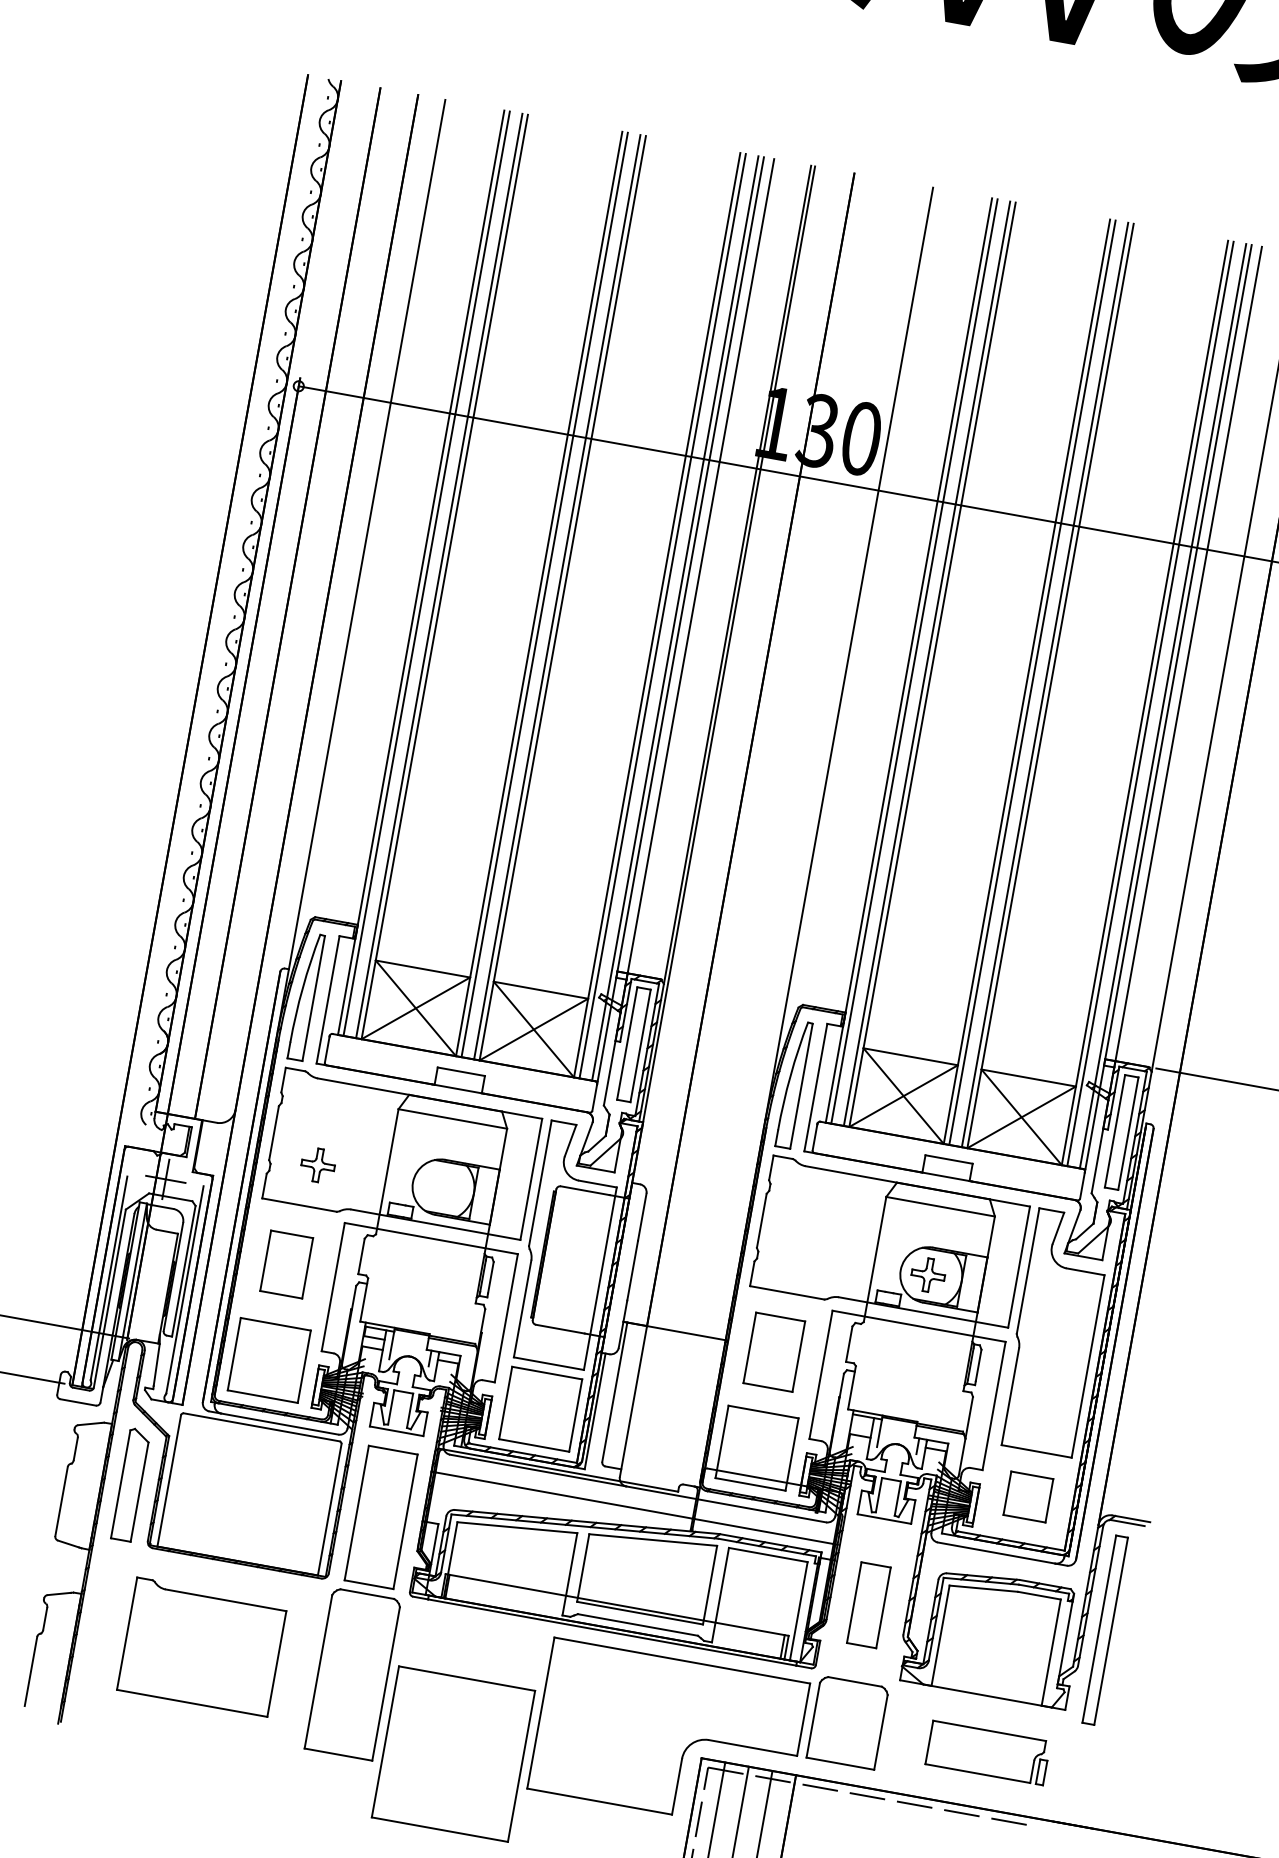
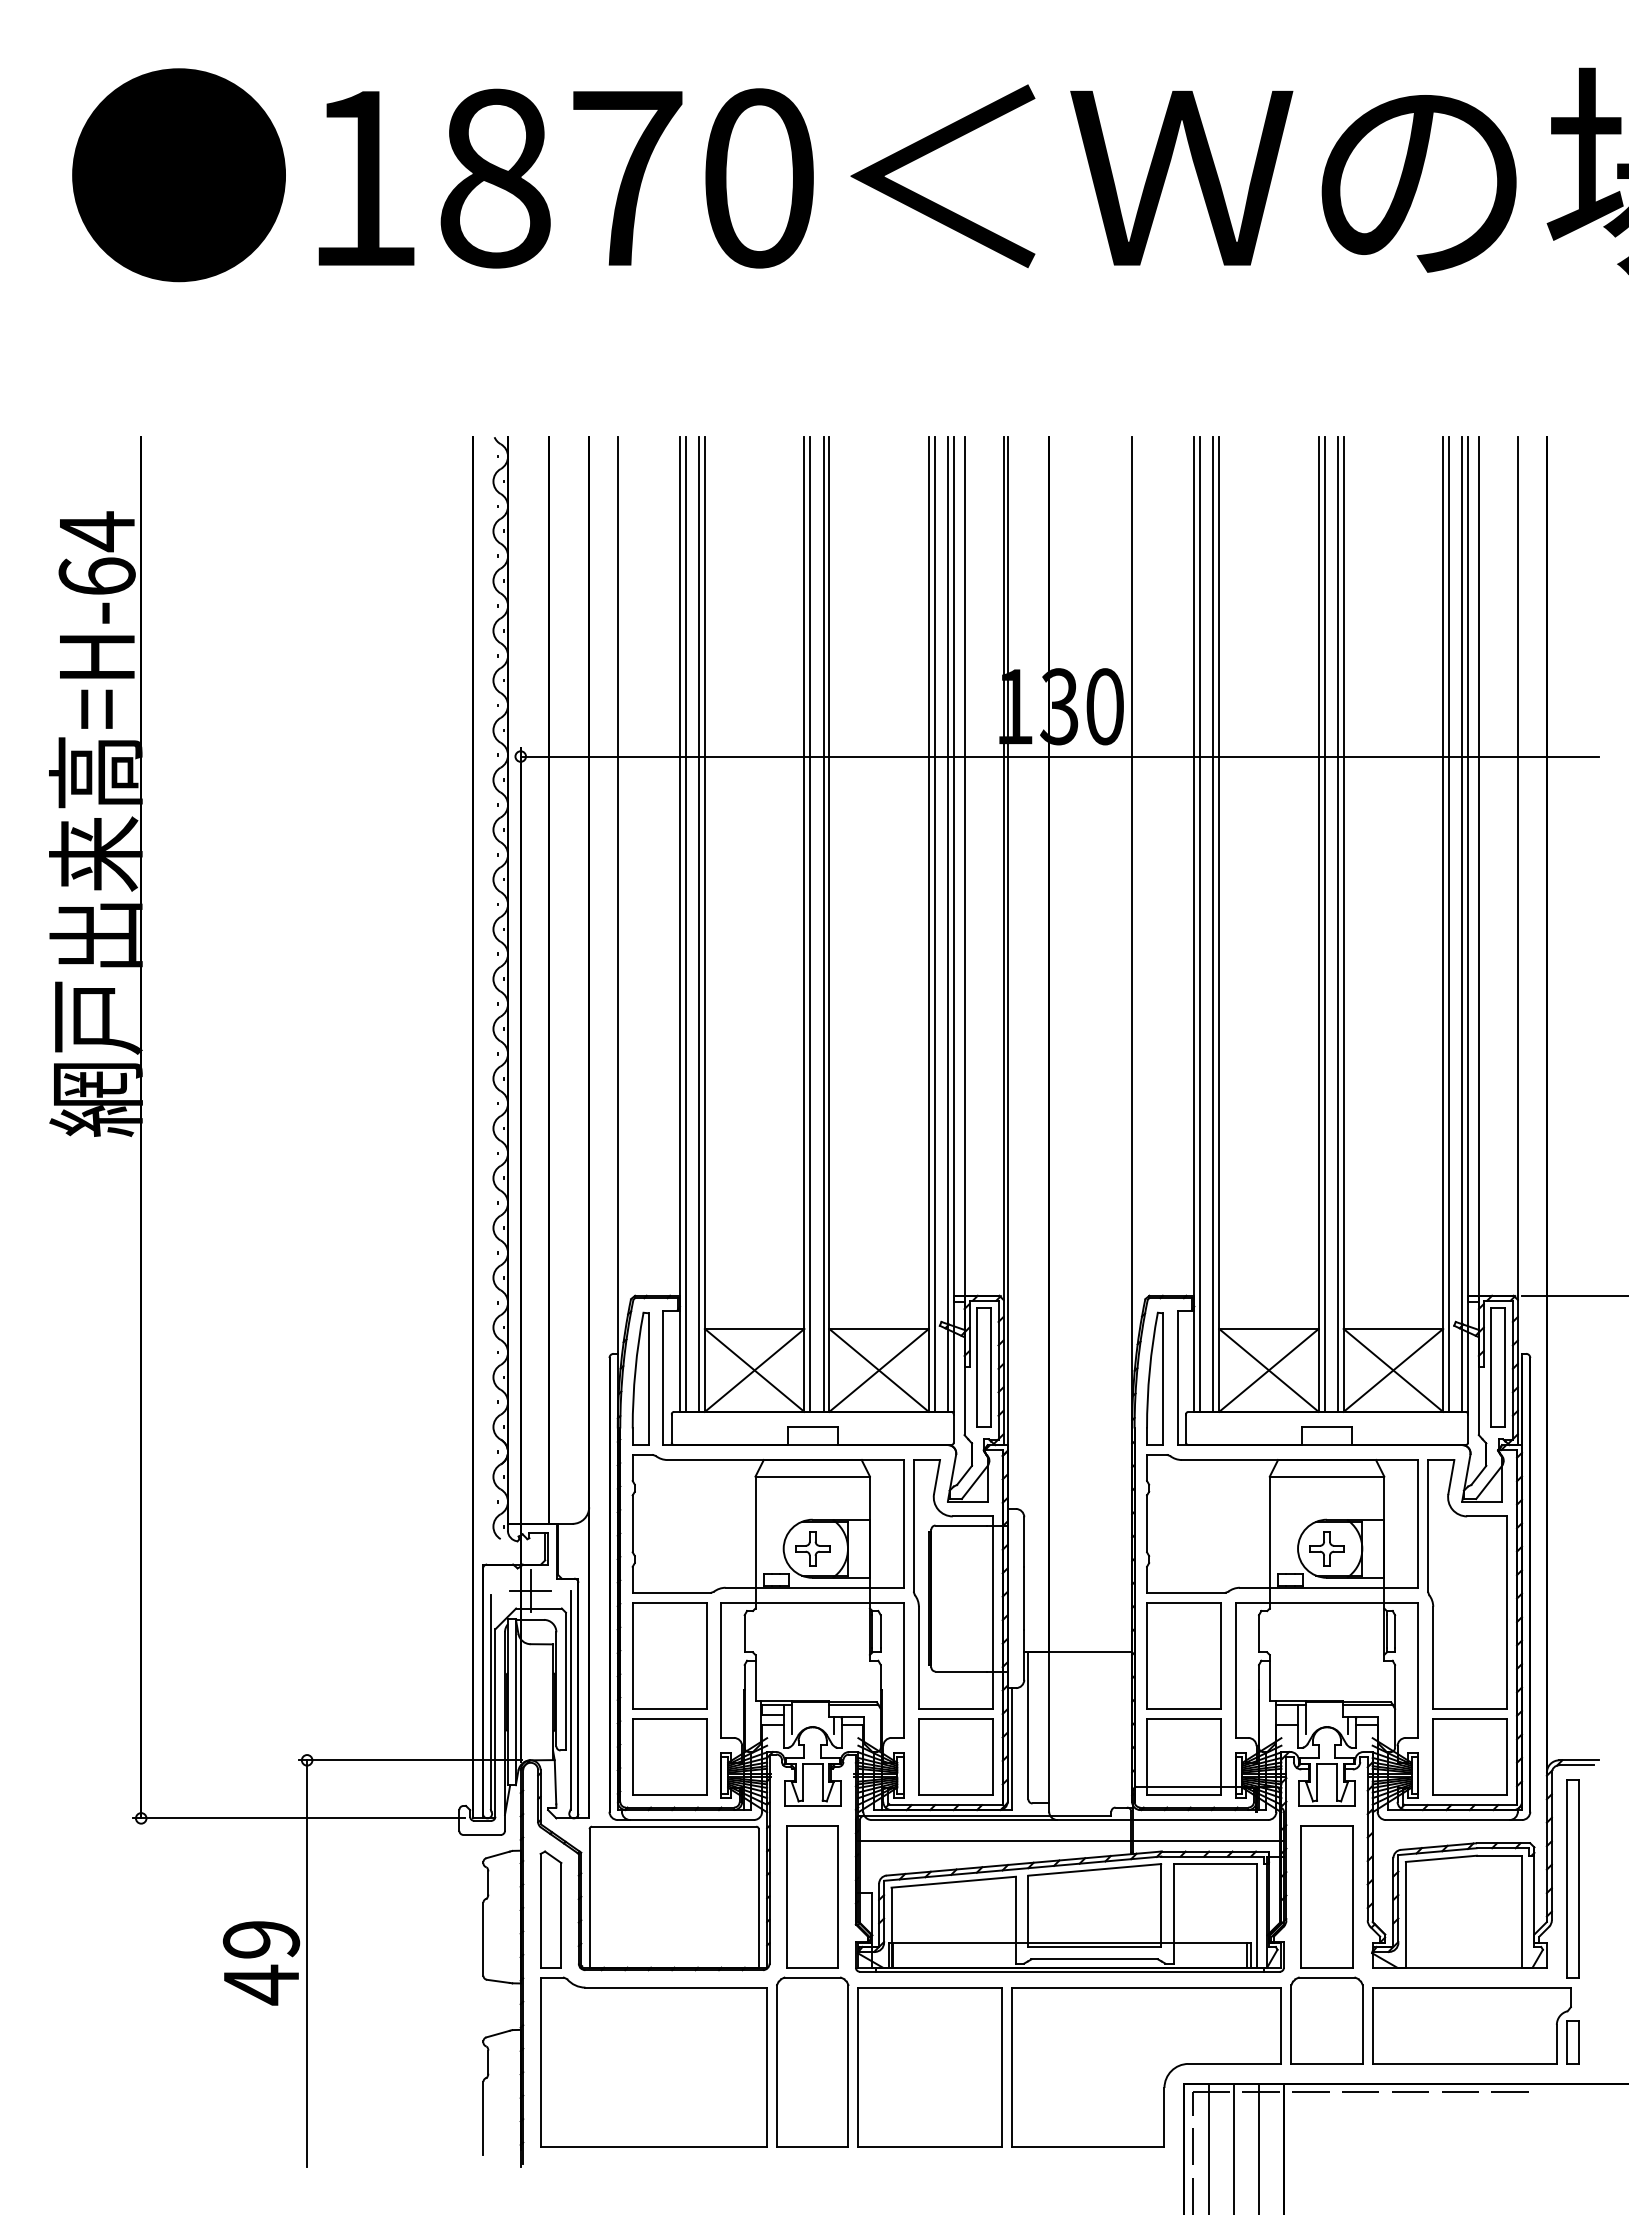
part: (318, 1165) -> (812, 1548), moved
part: (286, 1264) -> (669, 1655), size x1.67
part: (773, 1351) -> (1183, 1655), size x1.43
part: (1027, 1496) -> (1469, 1756), size x1.67
part: (868, 1604) -> (1326, 1896), size x1.67
part: (202, 1646) -> (653, 2061), size x1.43
part: (987, 1752) -> (1475, 2025), size x1.67
part: (452, 1754) -> (929, 2067), moved

